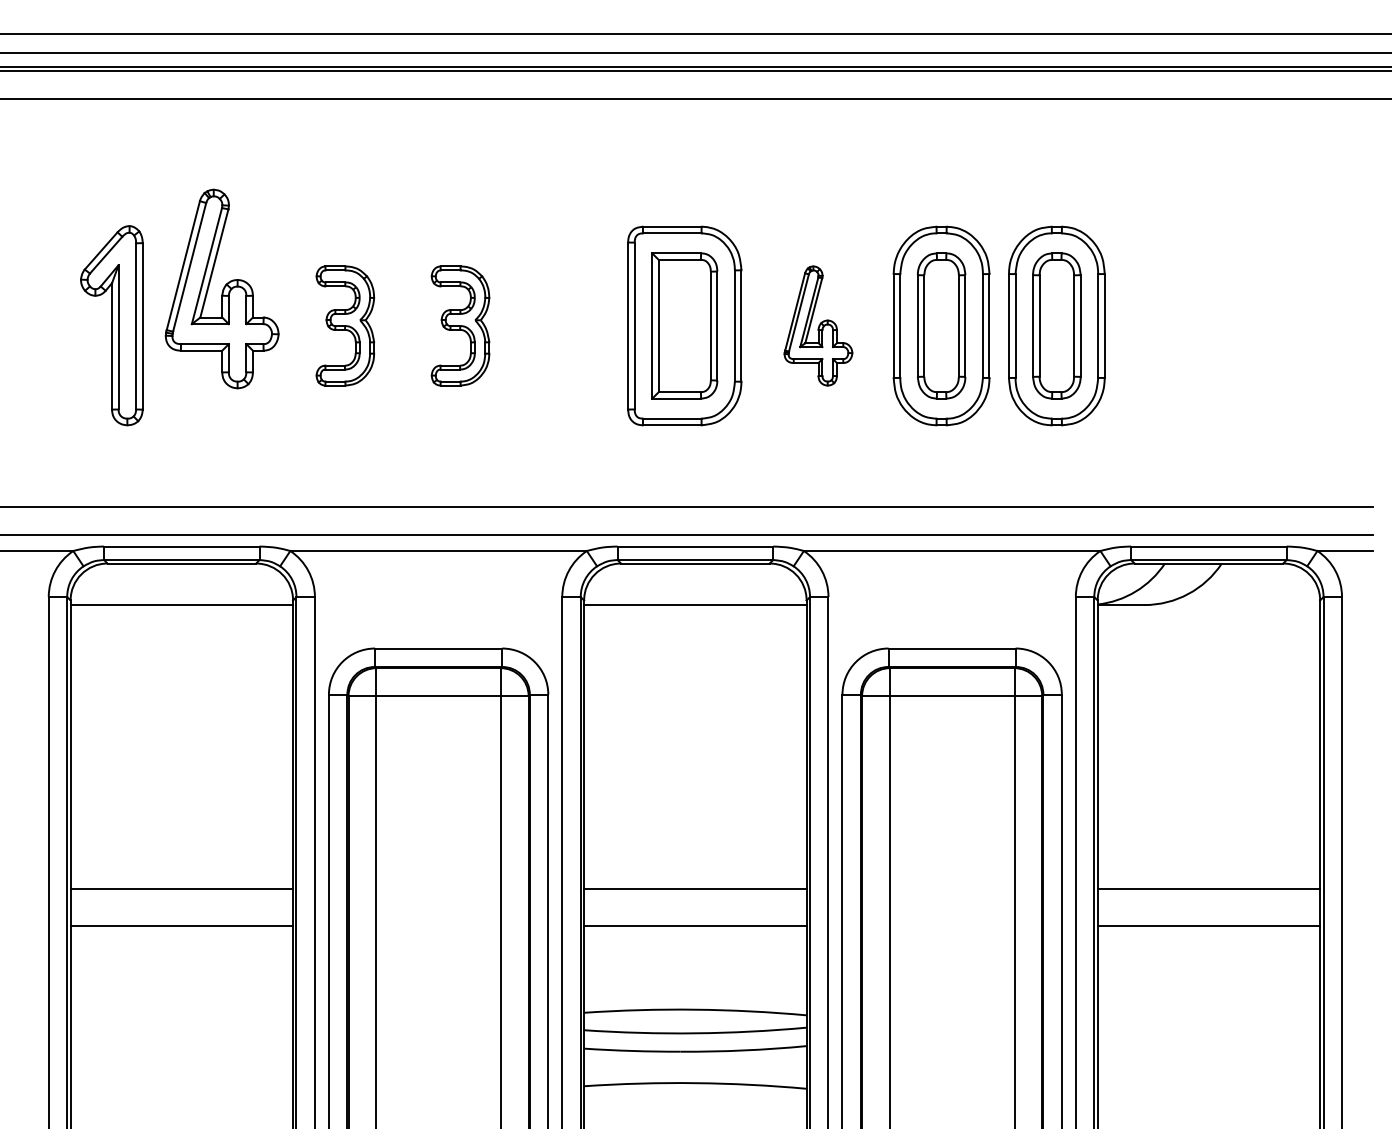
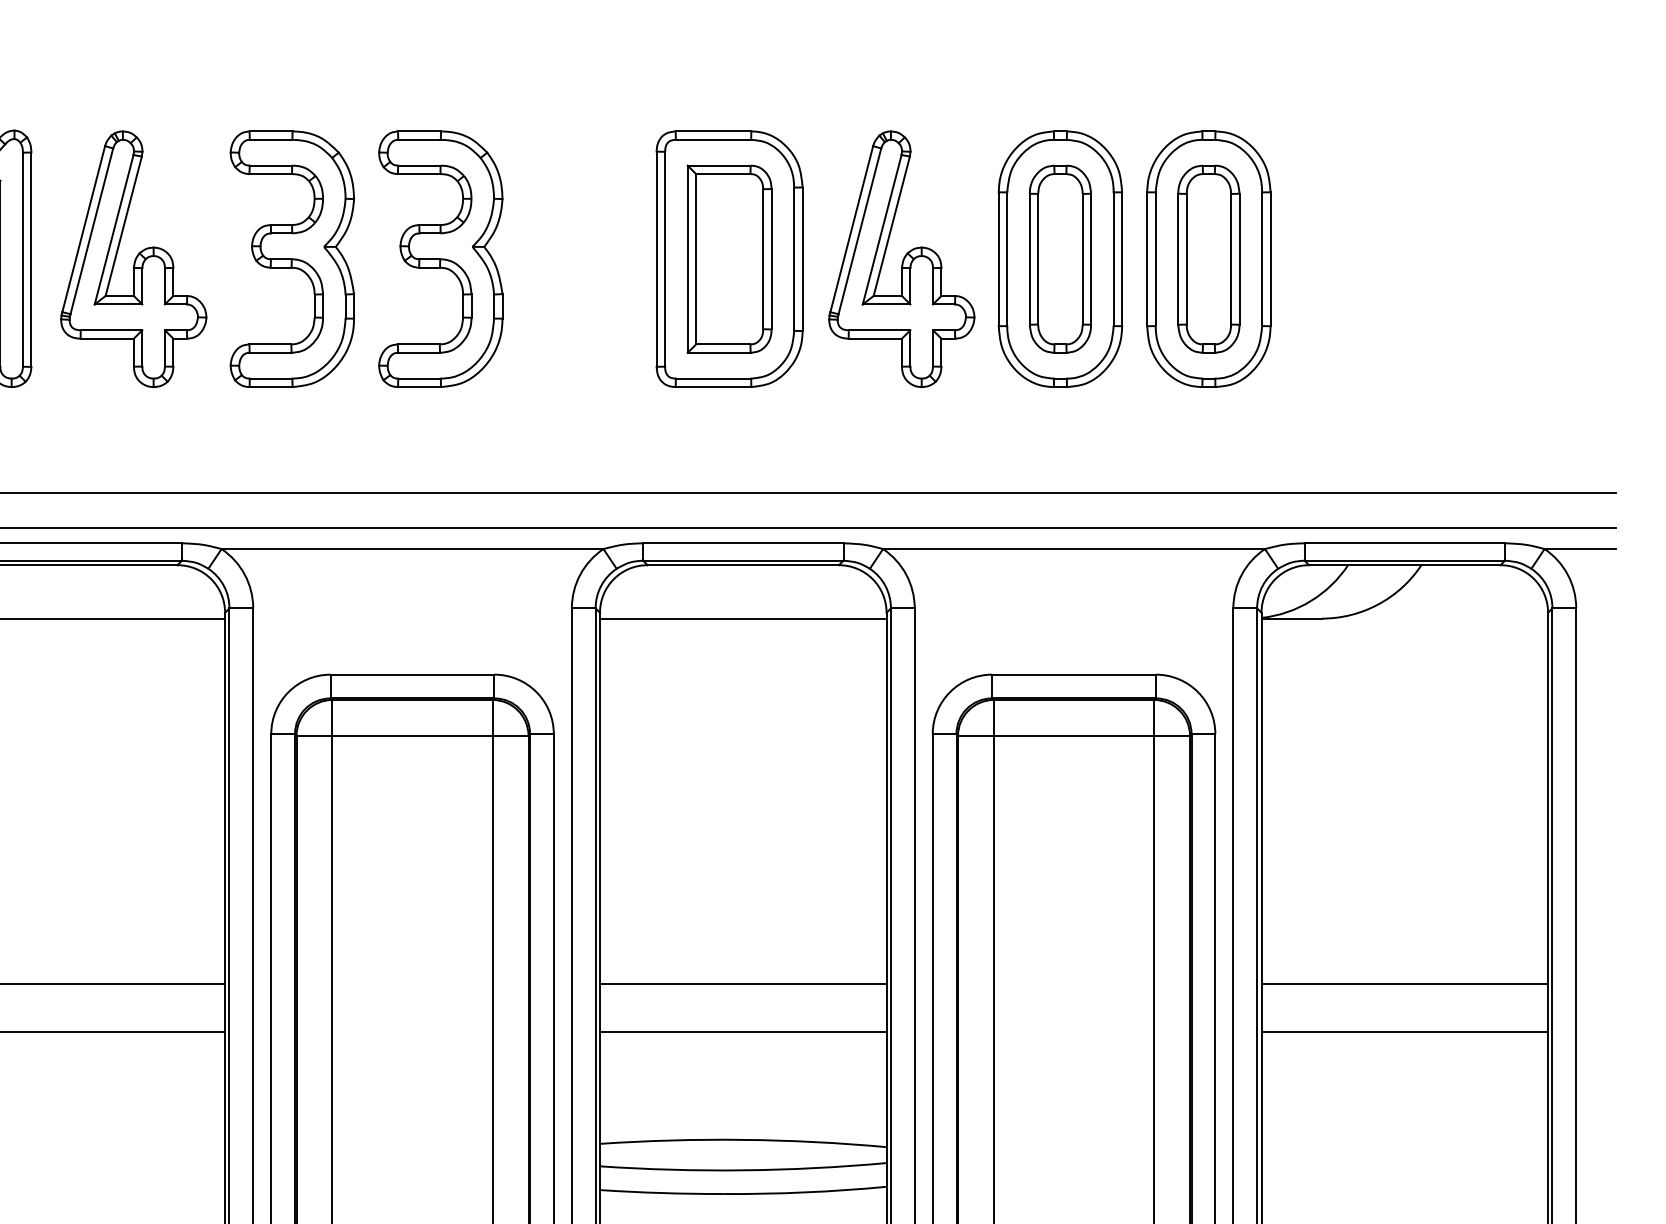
part: (221, 288) -> (132, 258), moved
part: (345, 325) -> (292, 258), size x1.67
part: (460, 325) -> (440, 258), size x1.67
part: (818, 325) -> (901, 258), size x1.67

